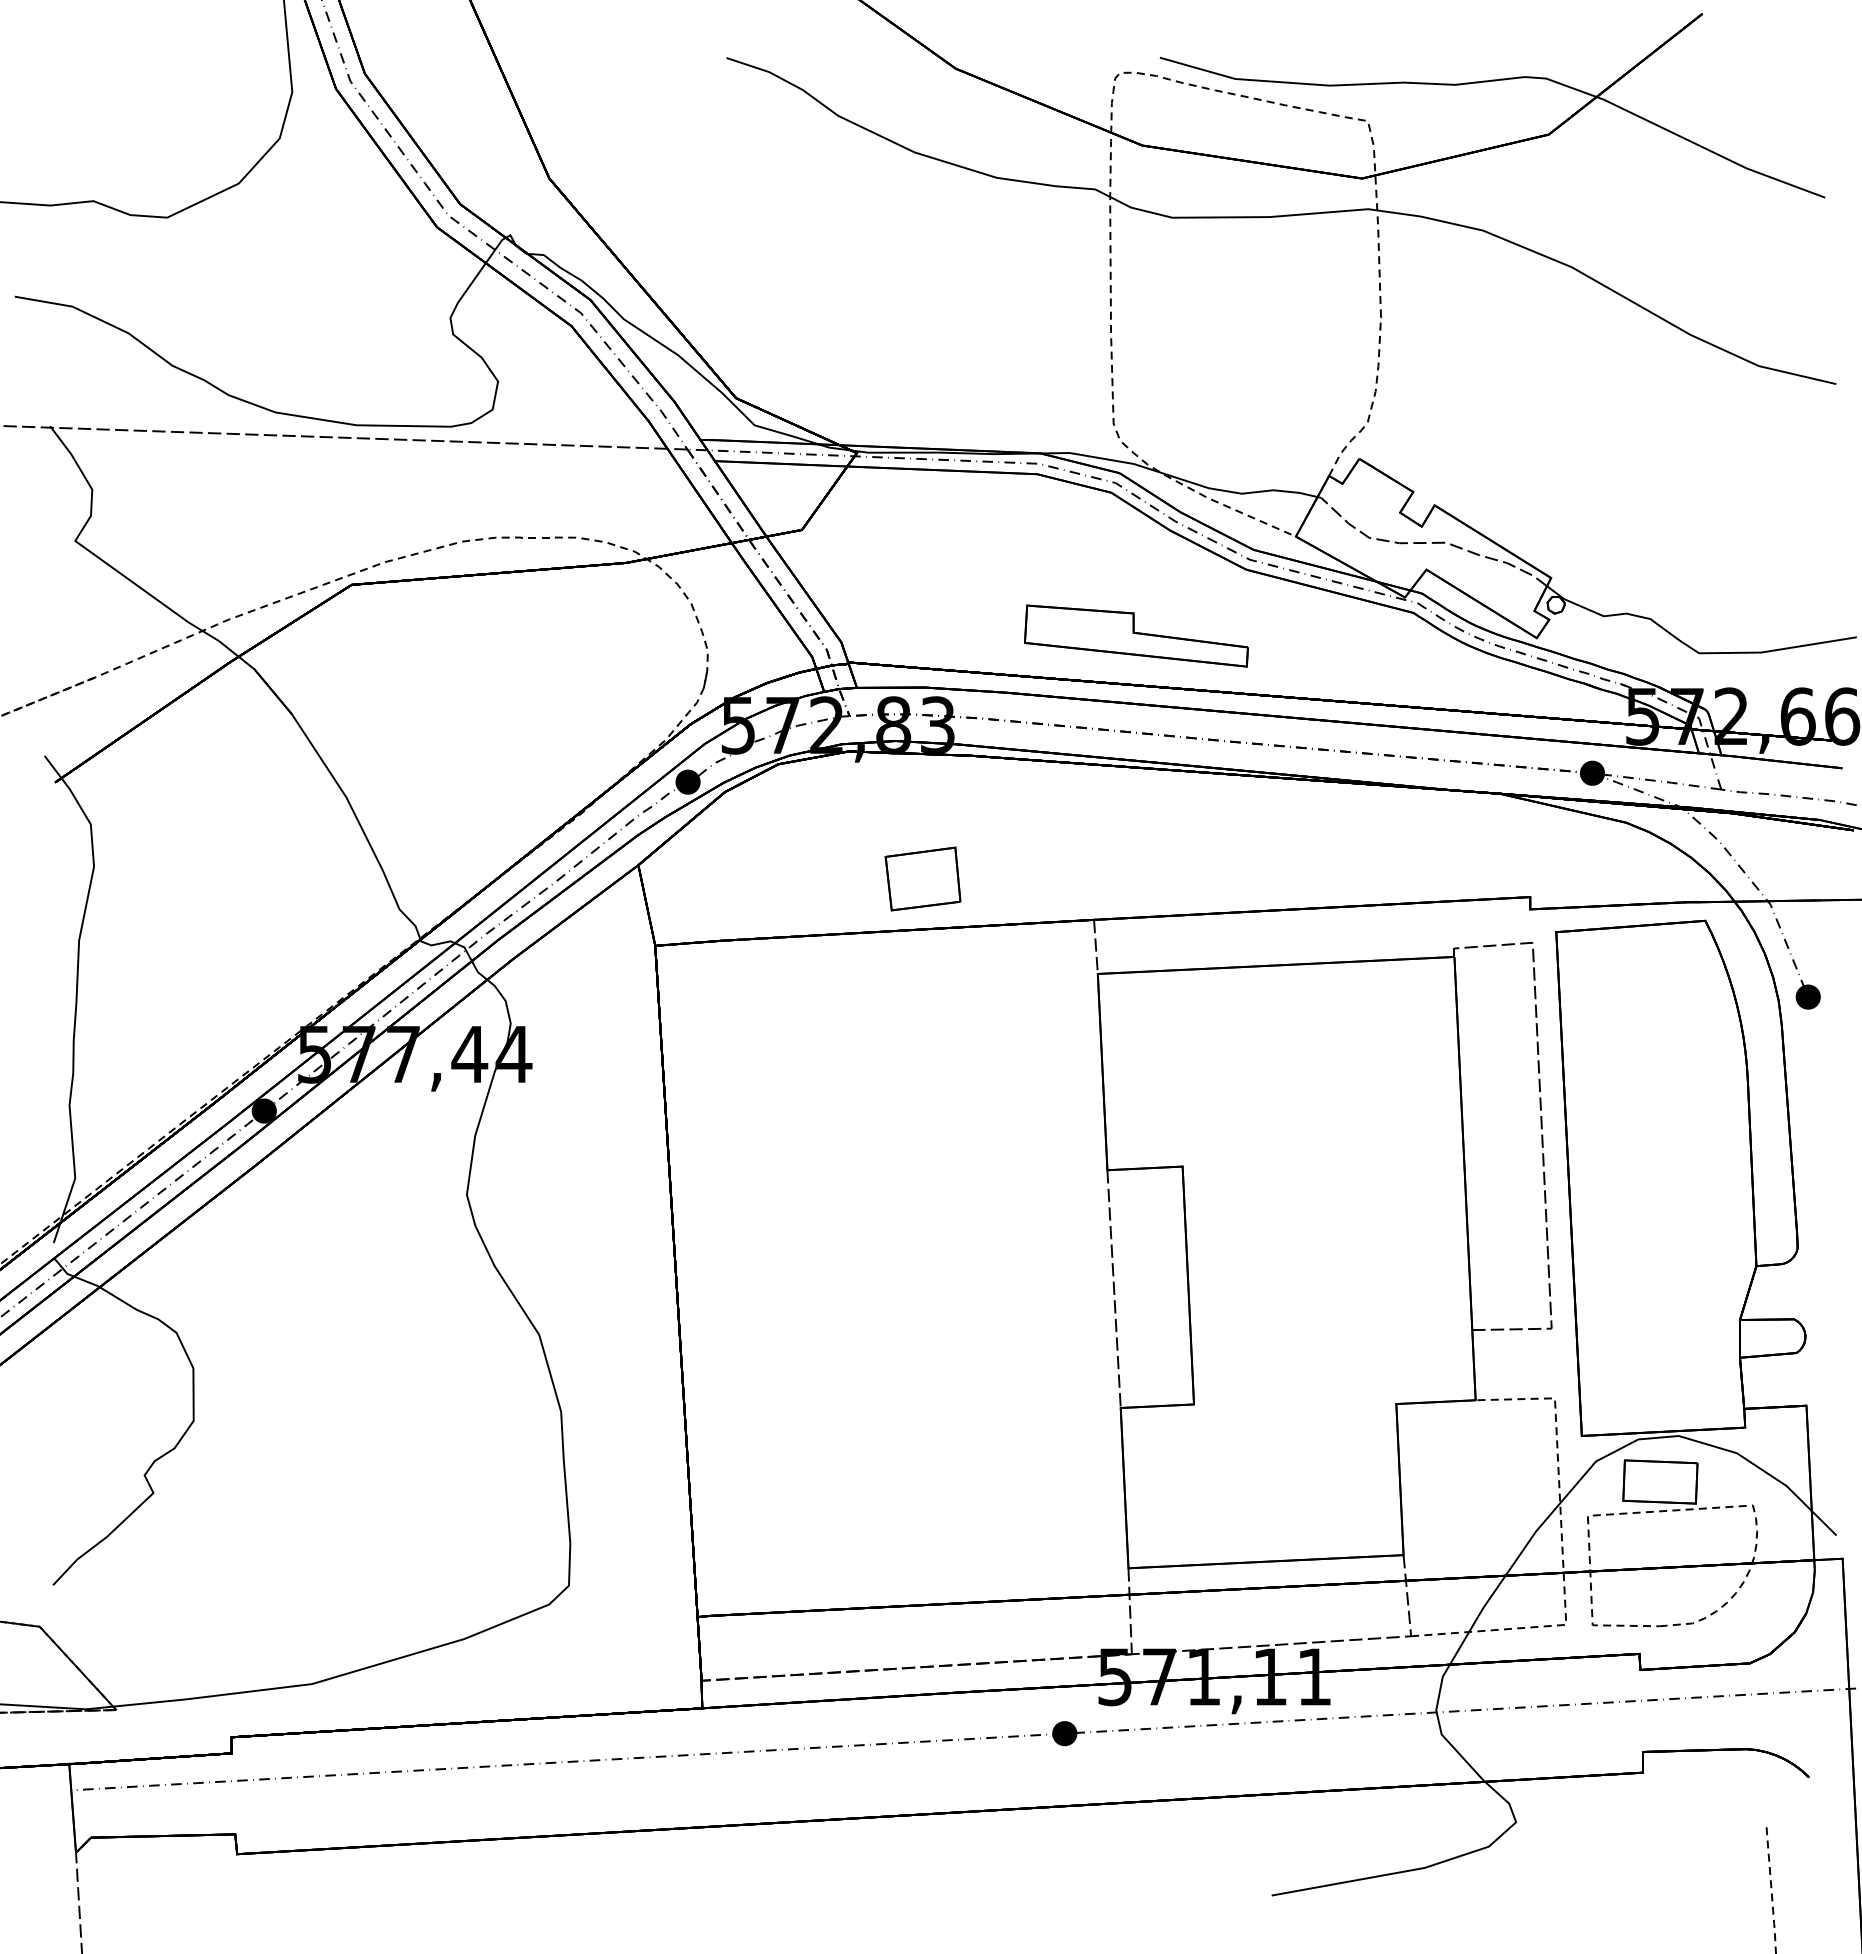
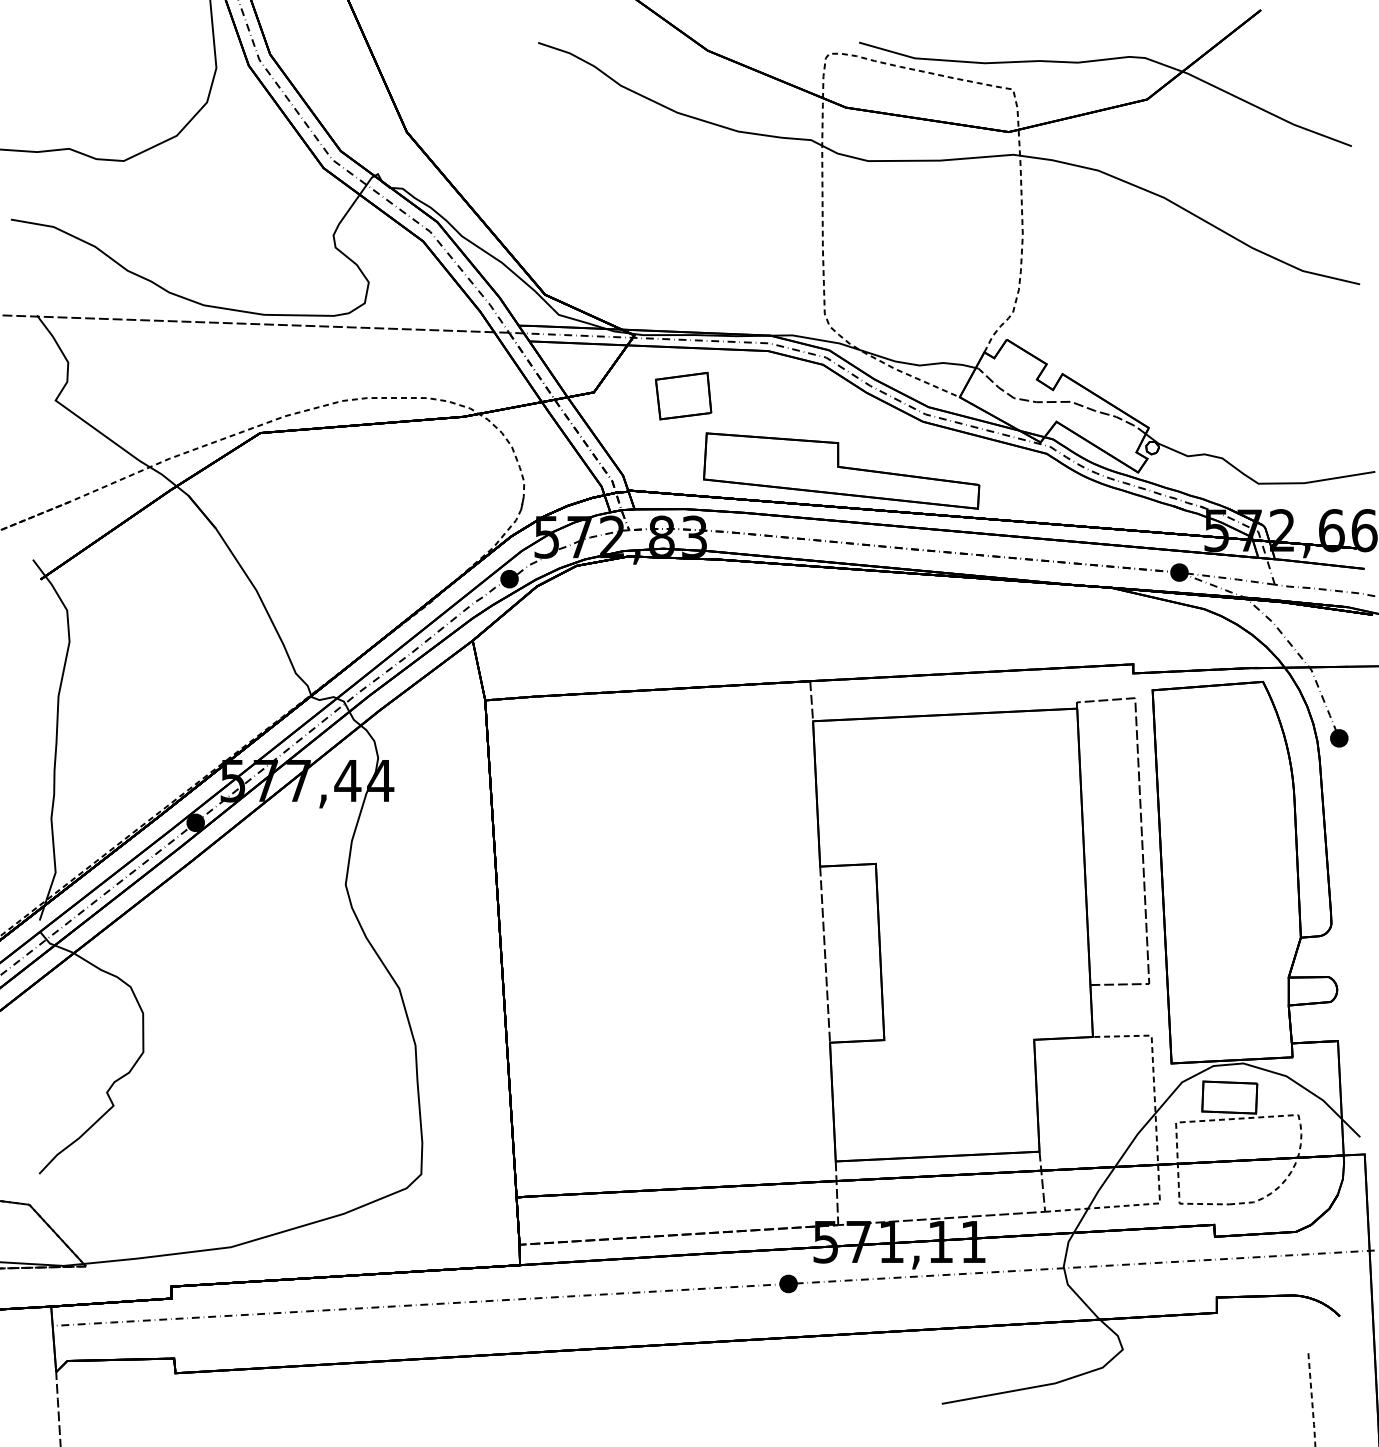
part: (1136, 635) -> (841, 470), size x1.67
part: (922, 878) -> (683, 395), moved

